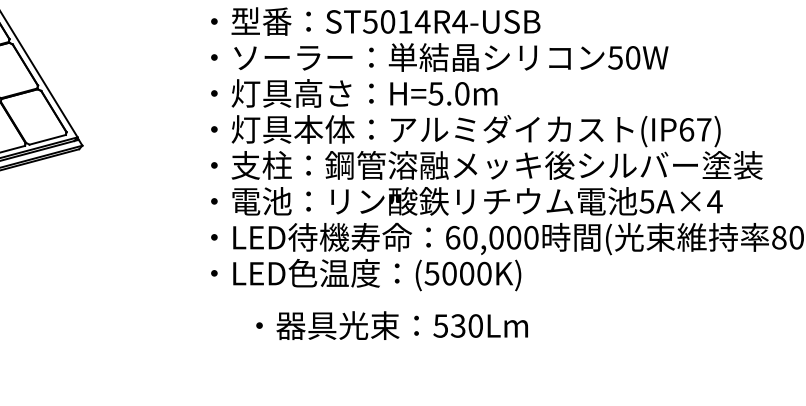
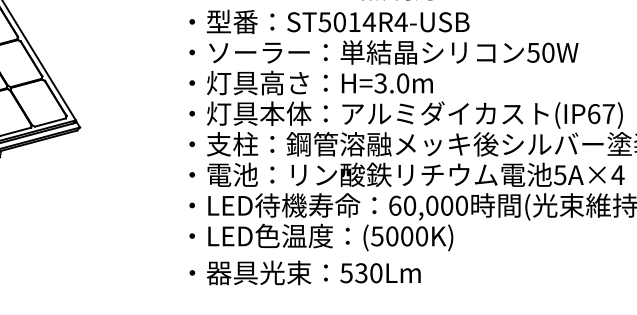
text: (436, 93) -> (381, 83), H=5.0m -> H=3.0m
text: (391, 325) -> (304, 272), moved

